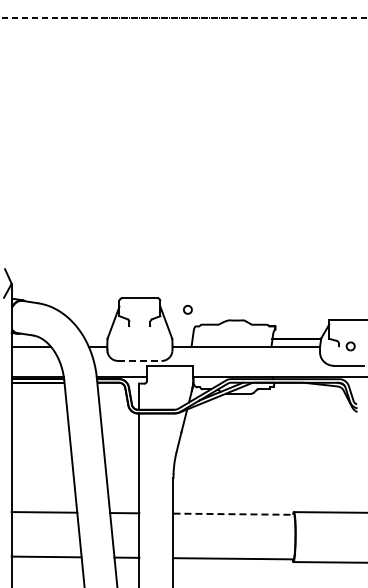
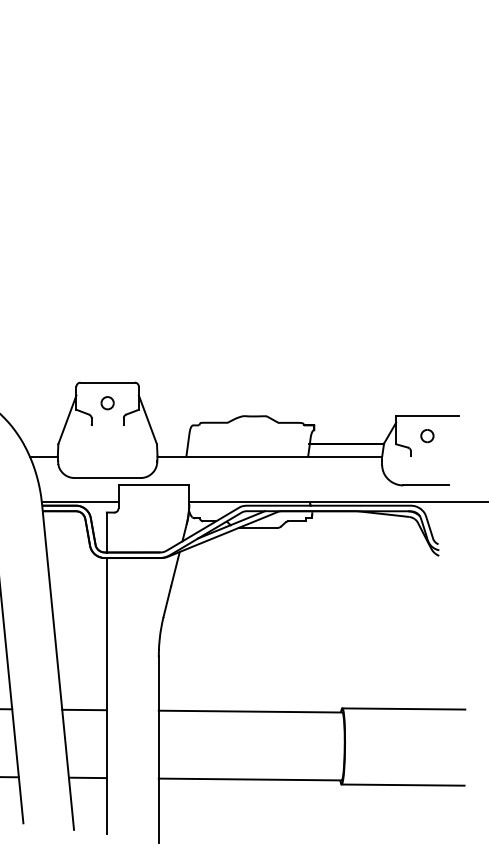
part: (187, 309) -> (107, 402), moved
part: (350, 346) -> (427, 436), moved
line: (139, 360) -> (107, 477), dashed -> solid
line: (234, 514) -> (251, 712), dashed -> solid

